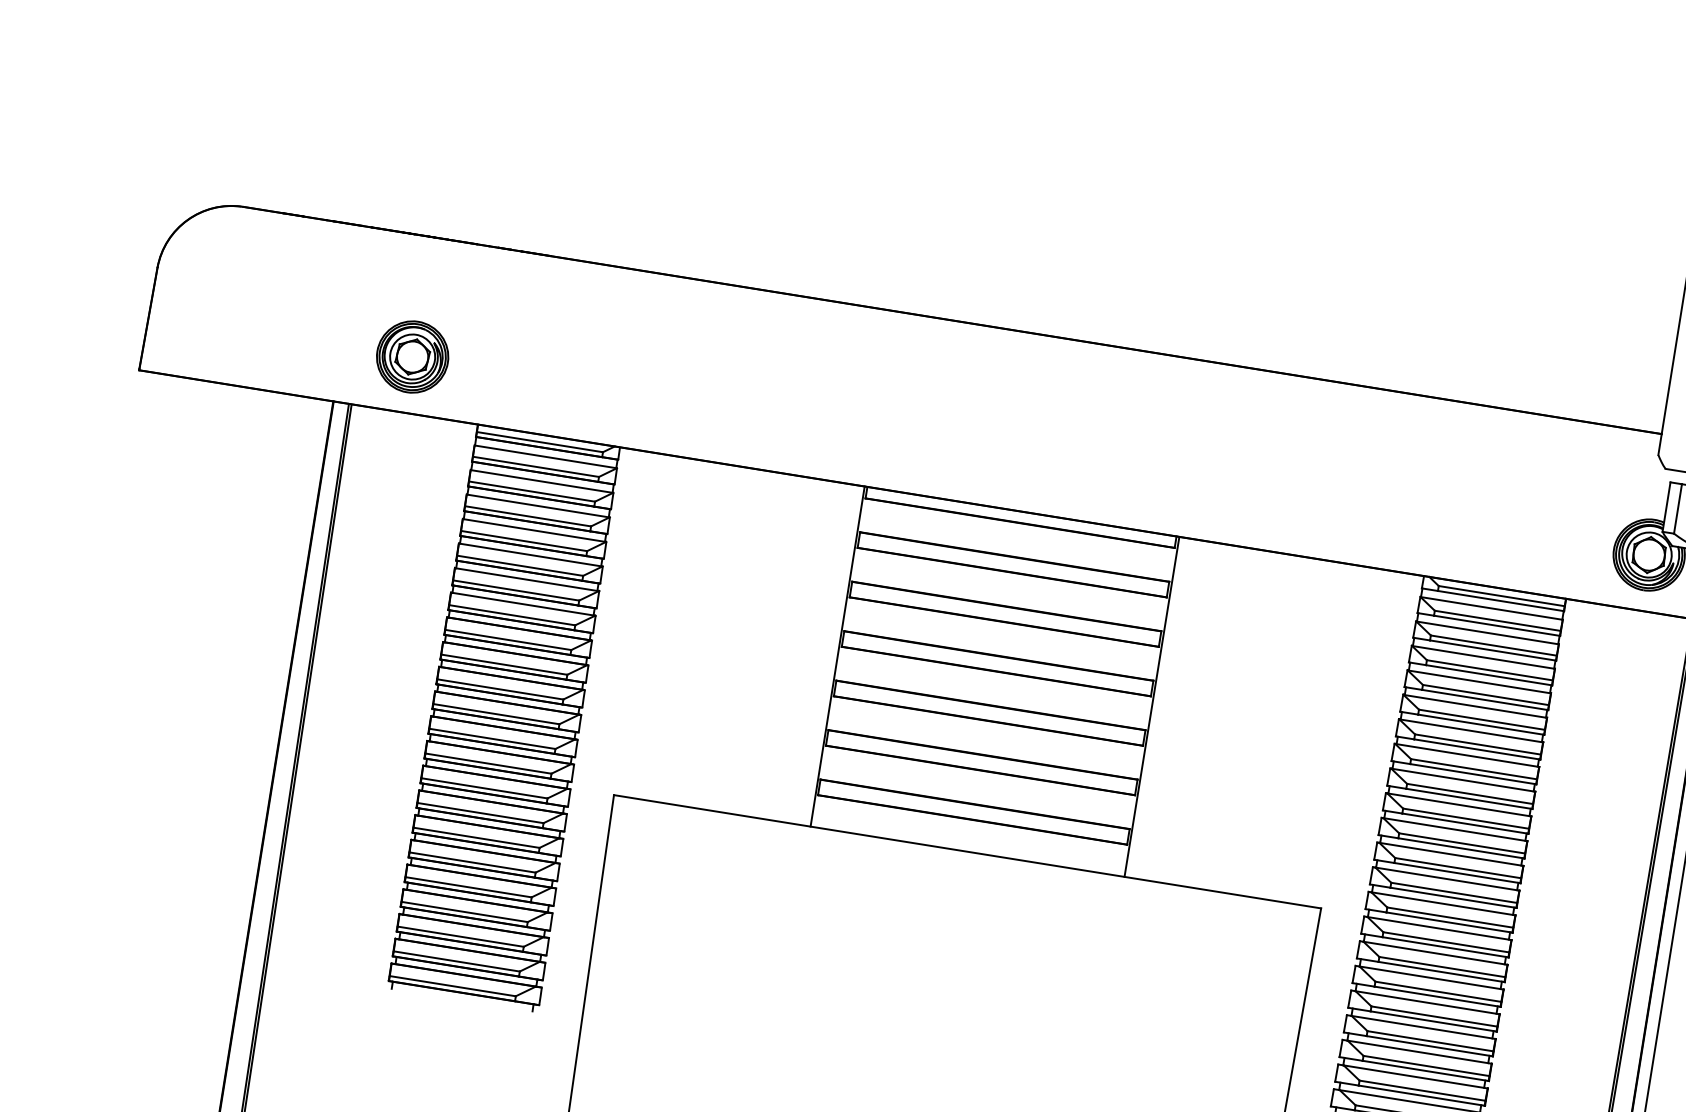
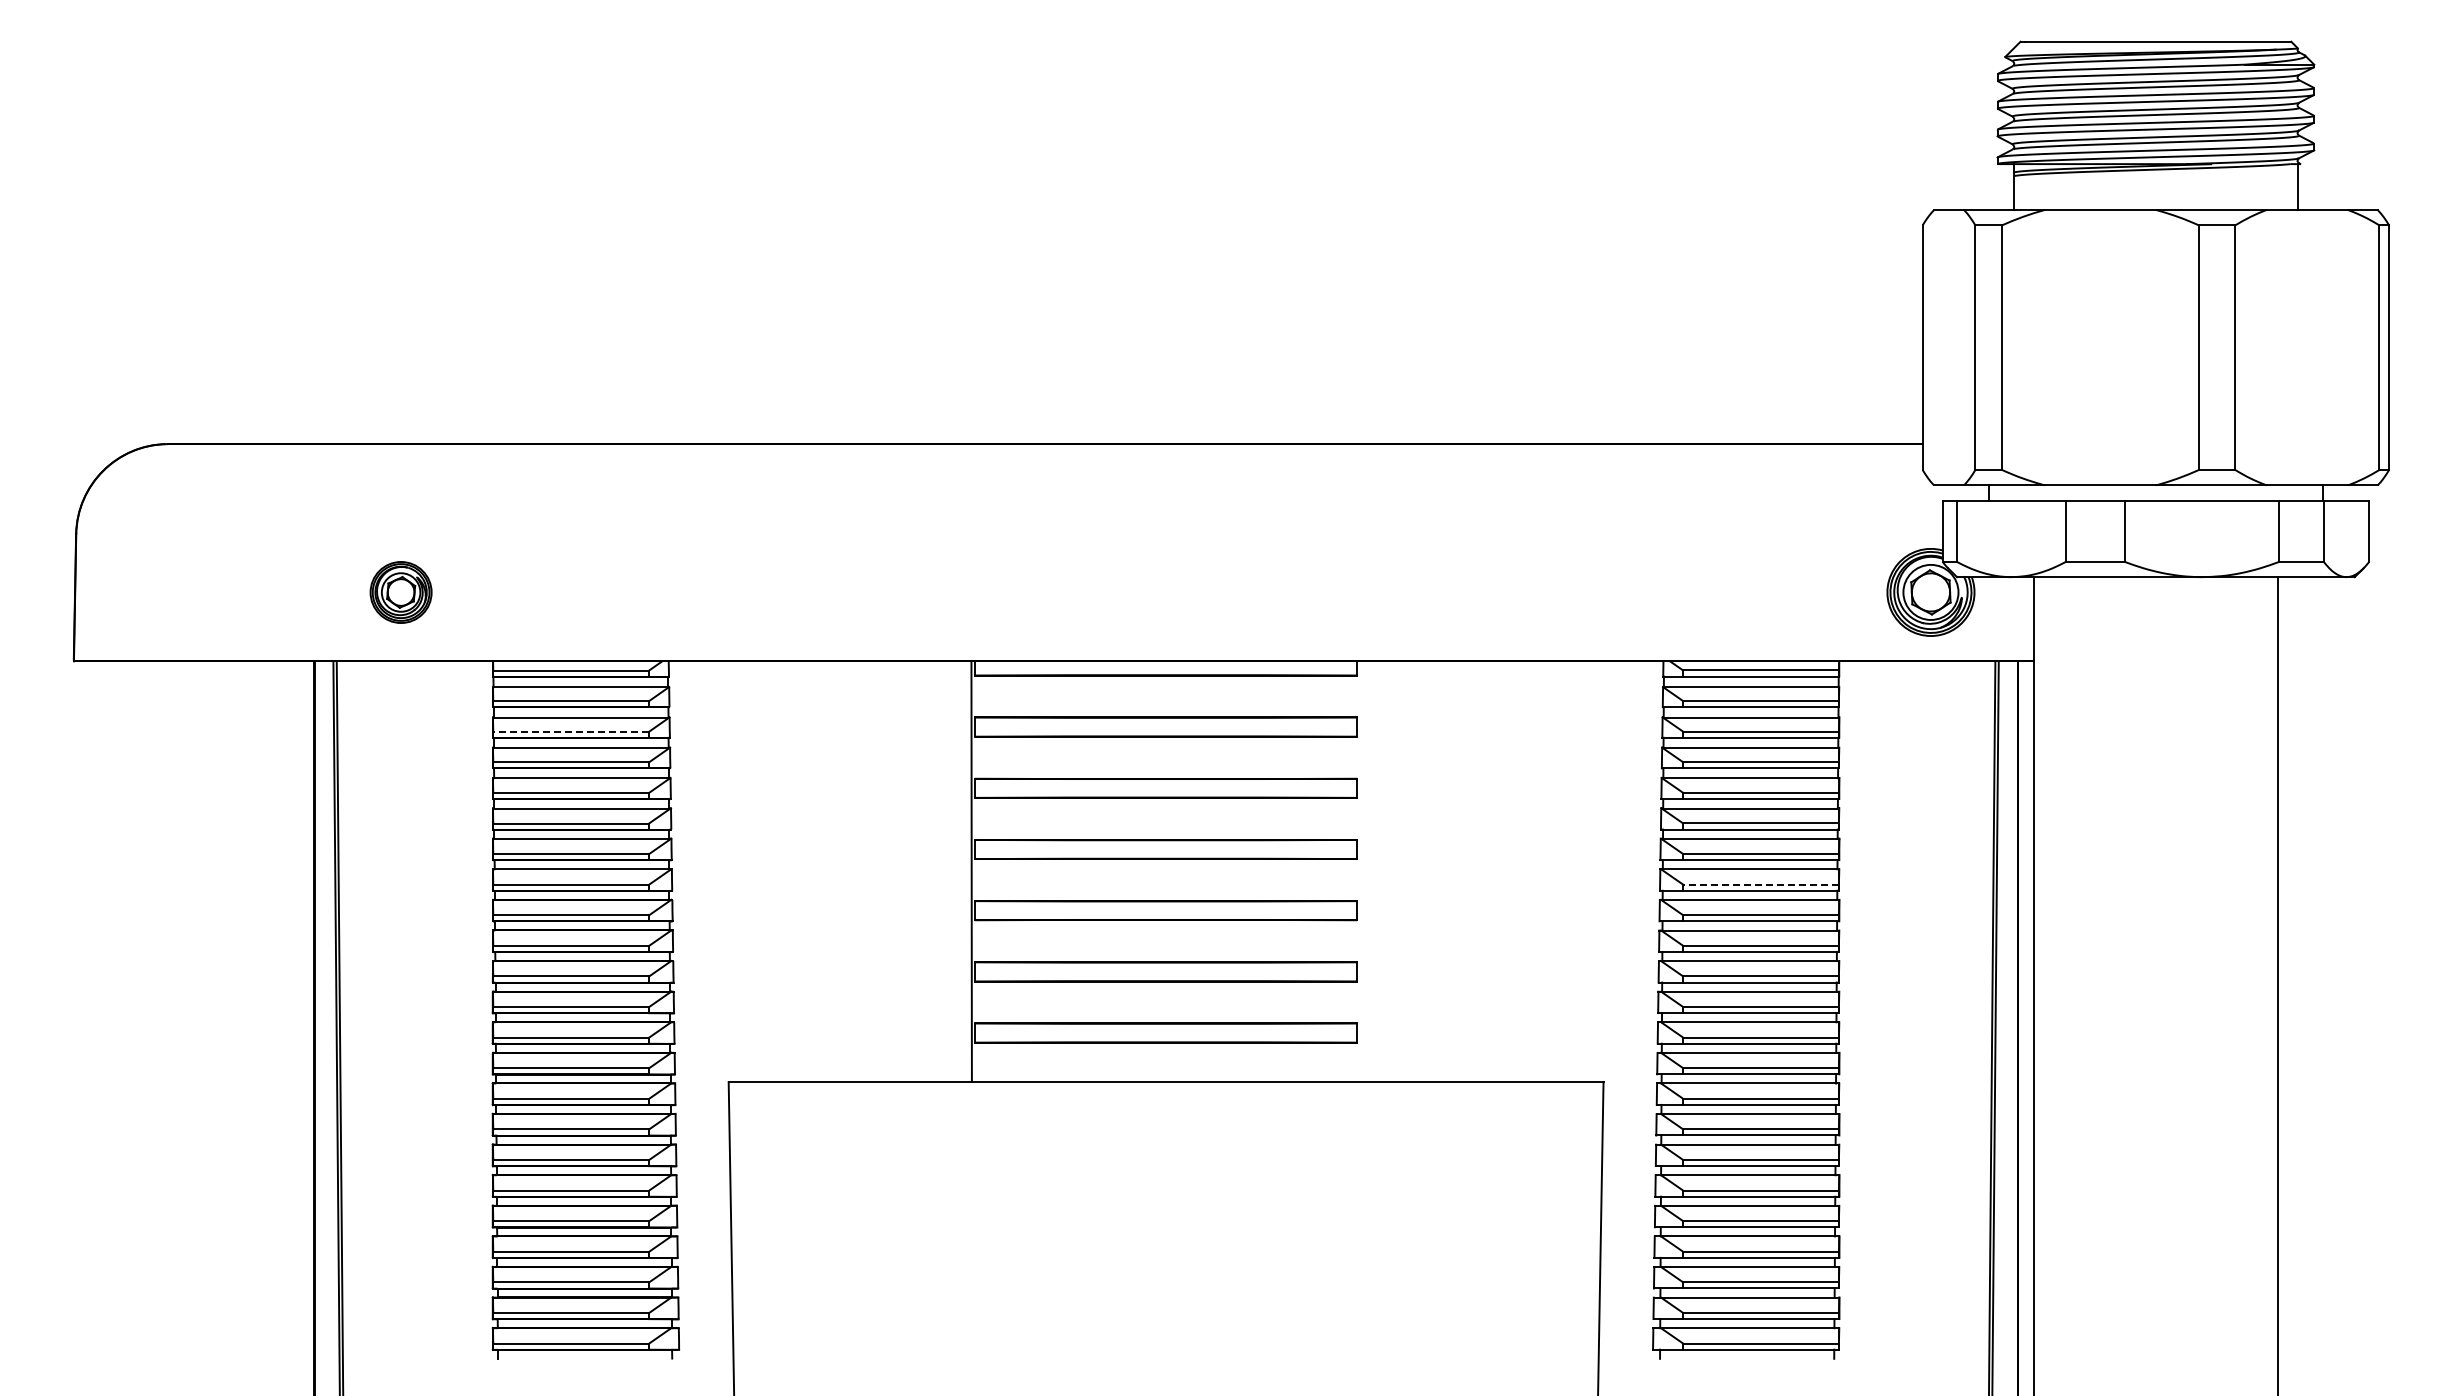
part: (412, 356) -> (400, 592), size x0.7
line: (532, 491) -> (571, 731), solid -> dashed
line: (1151, 706) -> (1360, 871), removed
line: (1474, 769) -> (1761, 884), solid -> dashed

